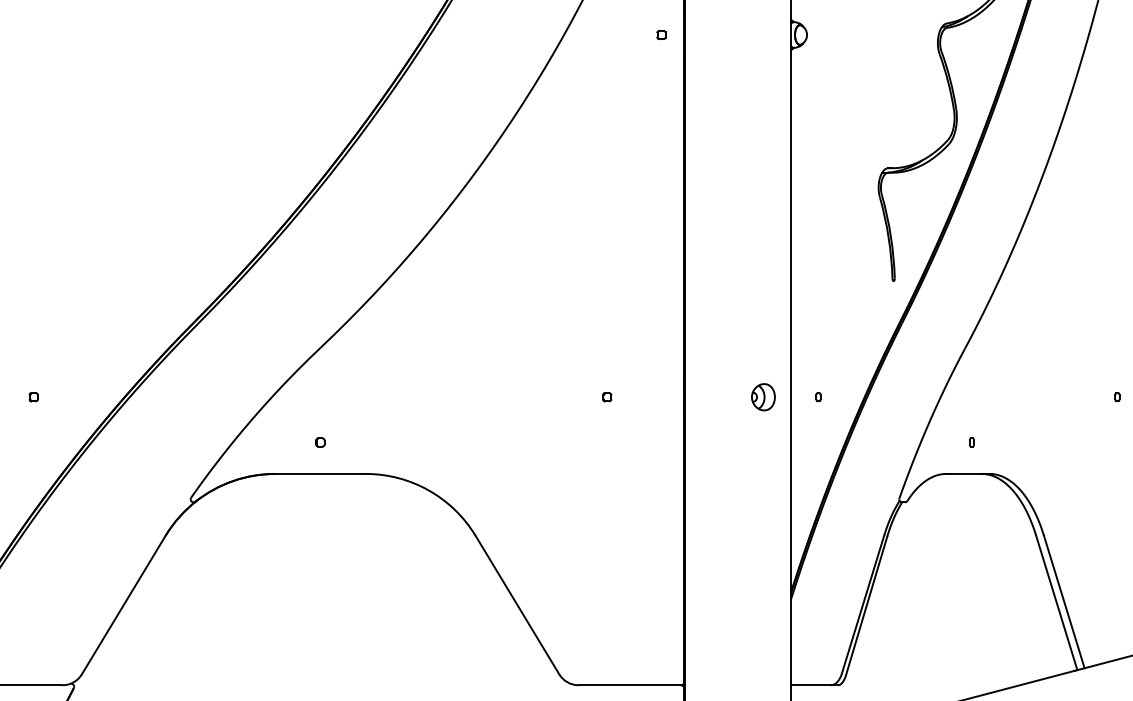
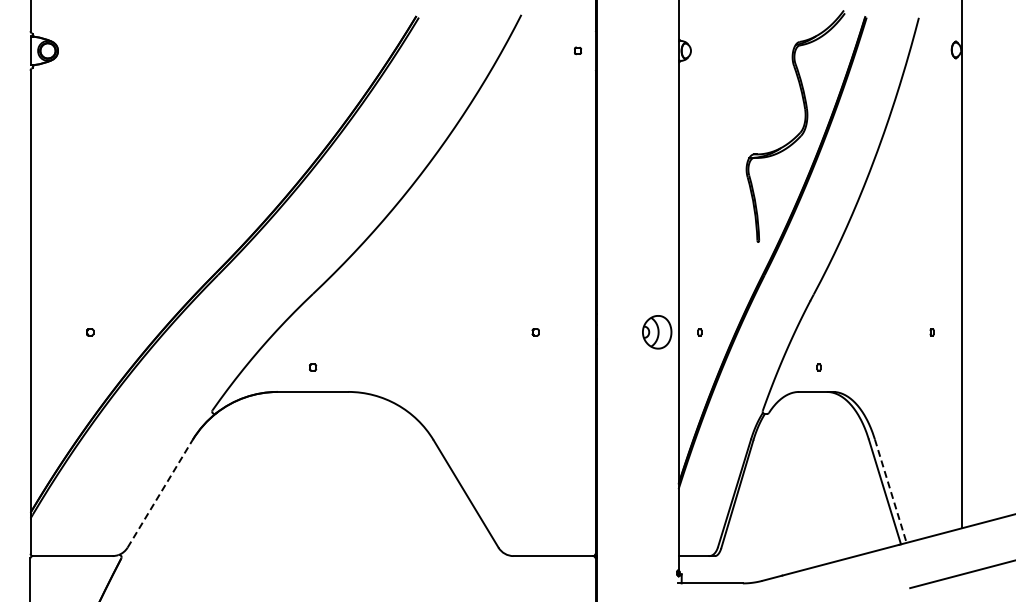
part: (762, 397) -> (656, 332), size x1.6
line: (1063, 602) -> (890, 491), solid -> dashed
line: (124, 604) -> (160, 493), solid -> dashed

